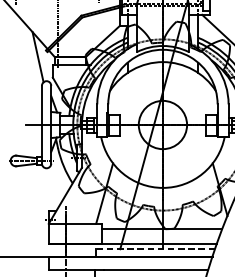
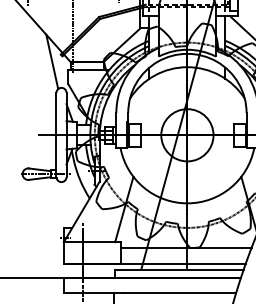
line: (155, 249) -> (179, 269), dashed -> solid

